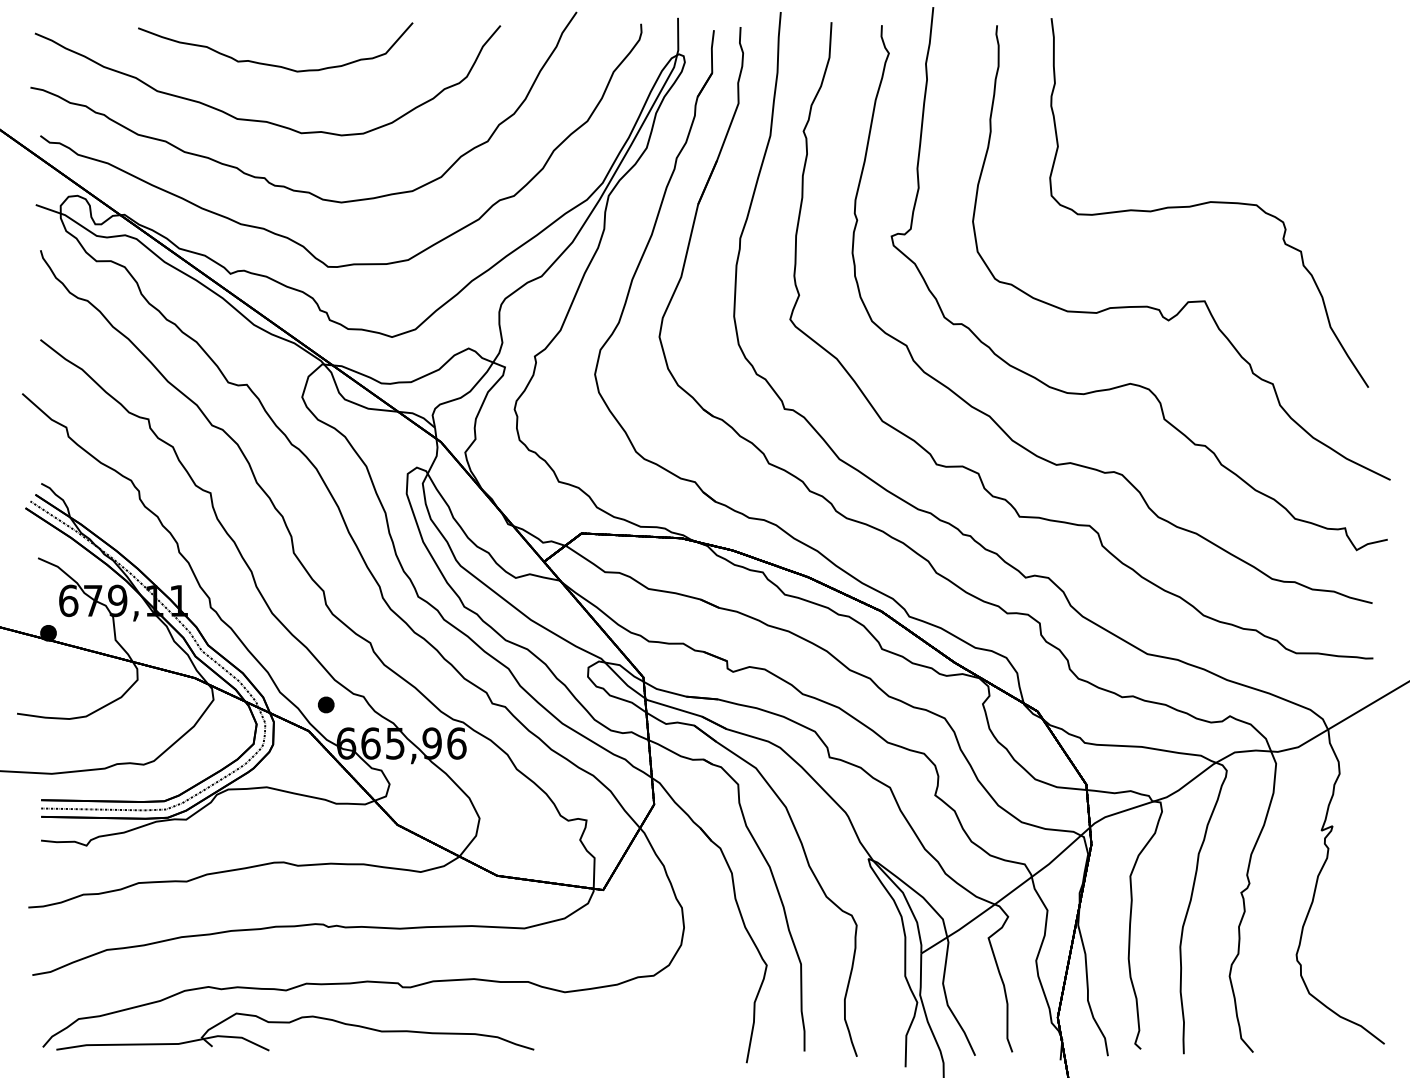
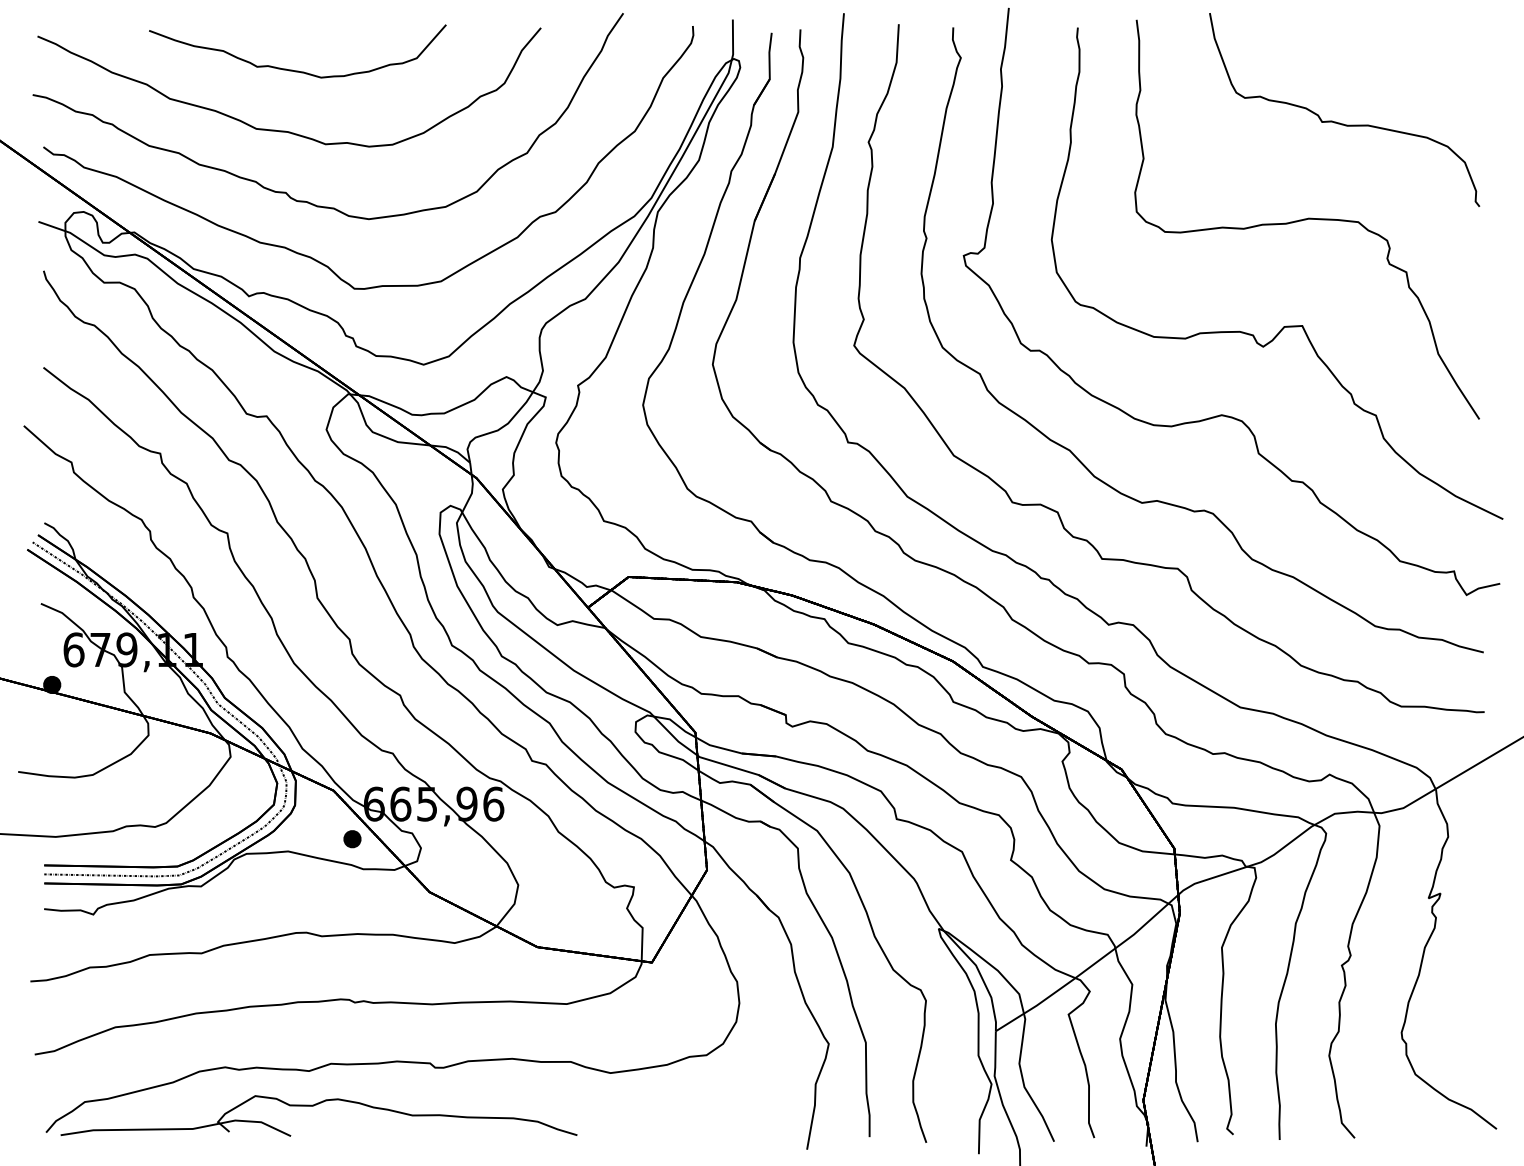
part: (1241, 113) -> (1342, 122), added
part: (326, 704) -> (352, 838), moved

